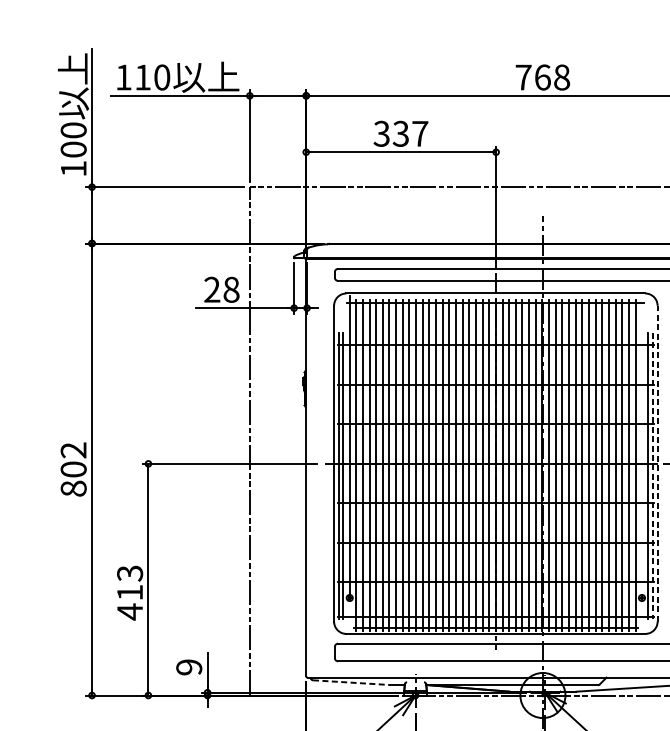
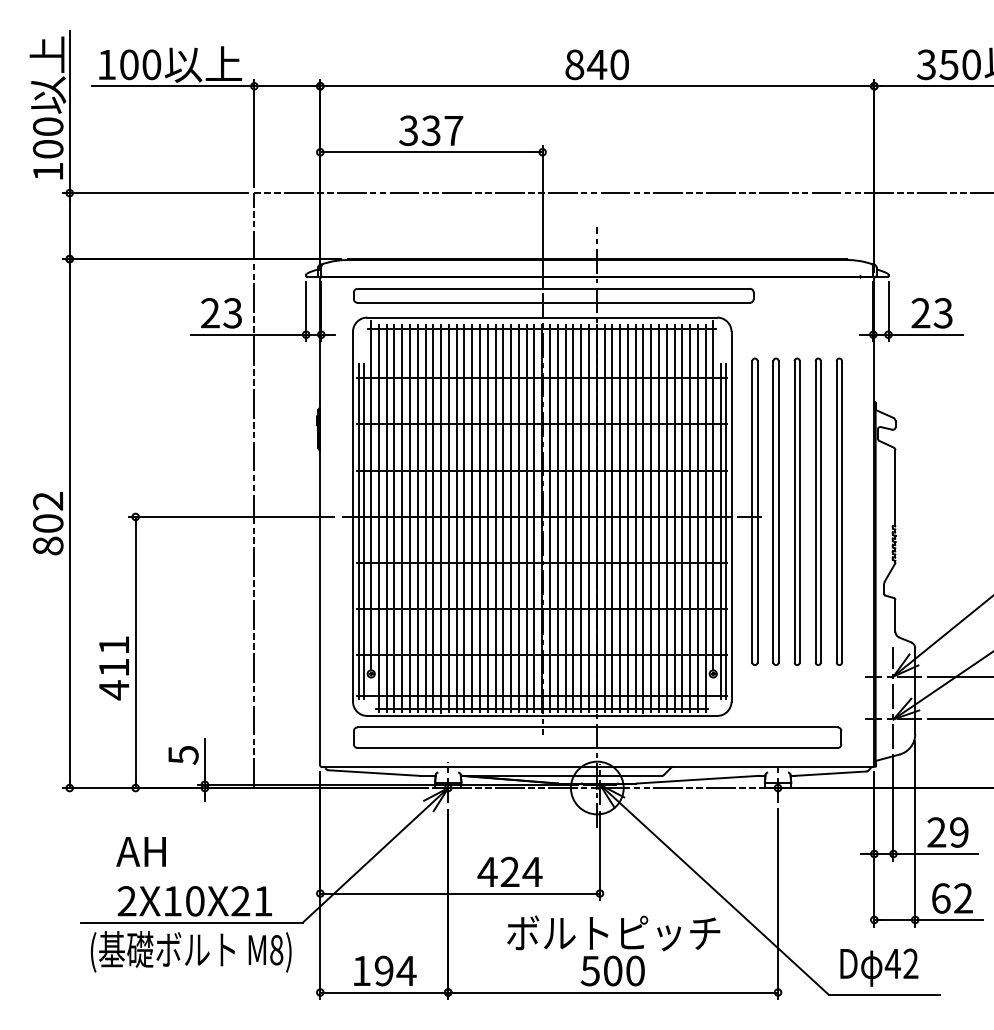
text: (143, 77) -> (129, 64), 110 -> 100
text: (543, 77) -> (597, 64), 768 -> 840
text: (231, 290) -> (232, 313), 28 -> 23
line: (642, 445) -> (713, 495), added
line: (657, 463) -> (731, 516), dashed -> solid
line: (652, 476) -> (725, 531), dashed -> solid
text: (129, 573) -> (113, 645), 413 -> 411
text: (189, 667) -> (183, 755), 9 -> 5
line: (351, 683) -> (373, 773), dashed -> solid

